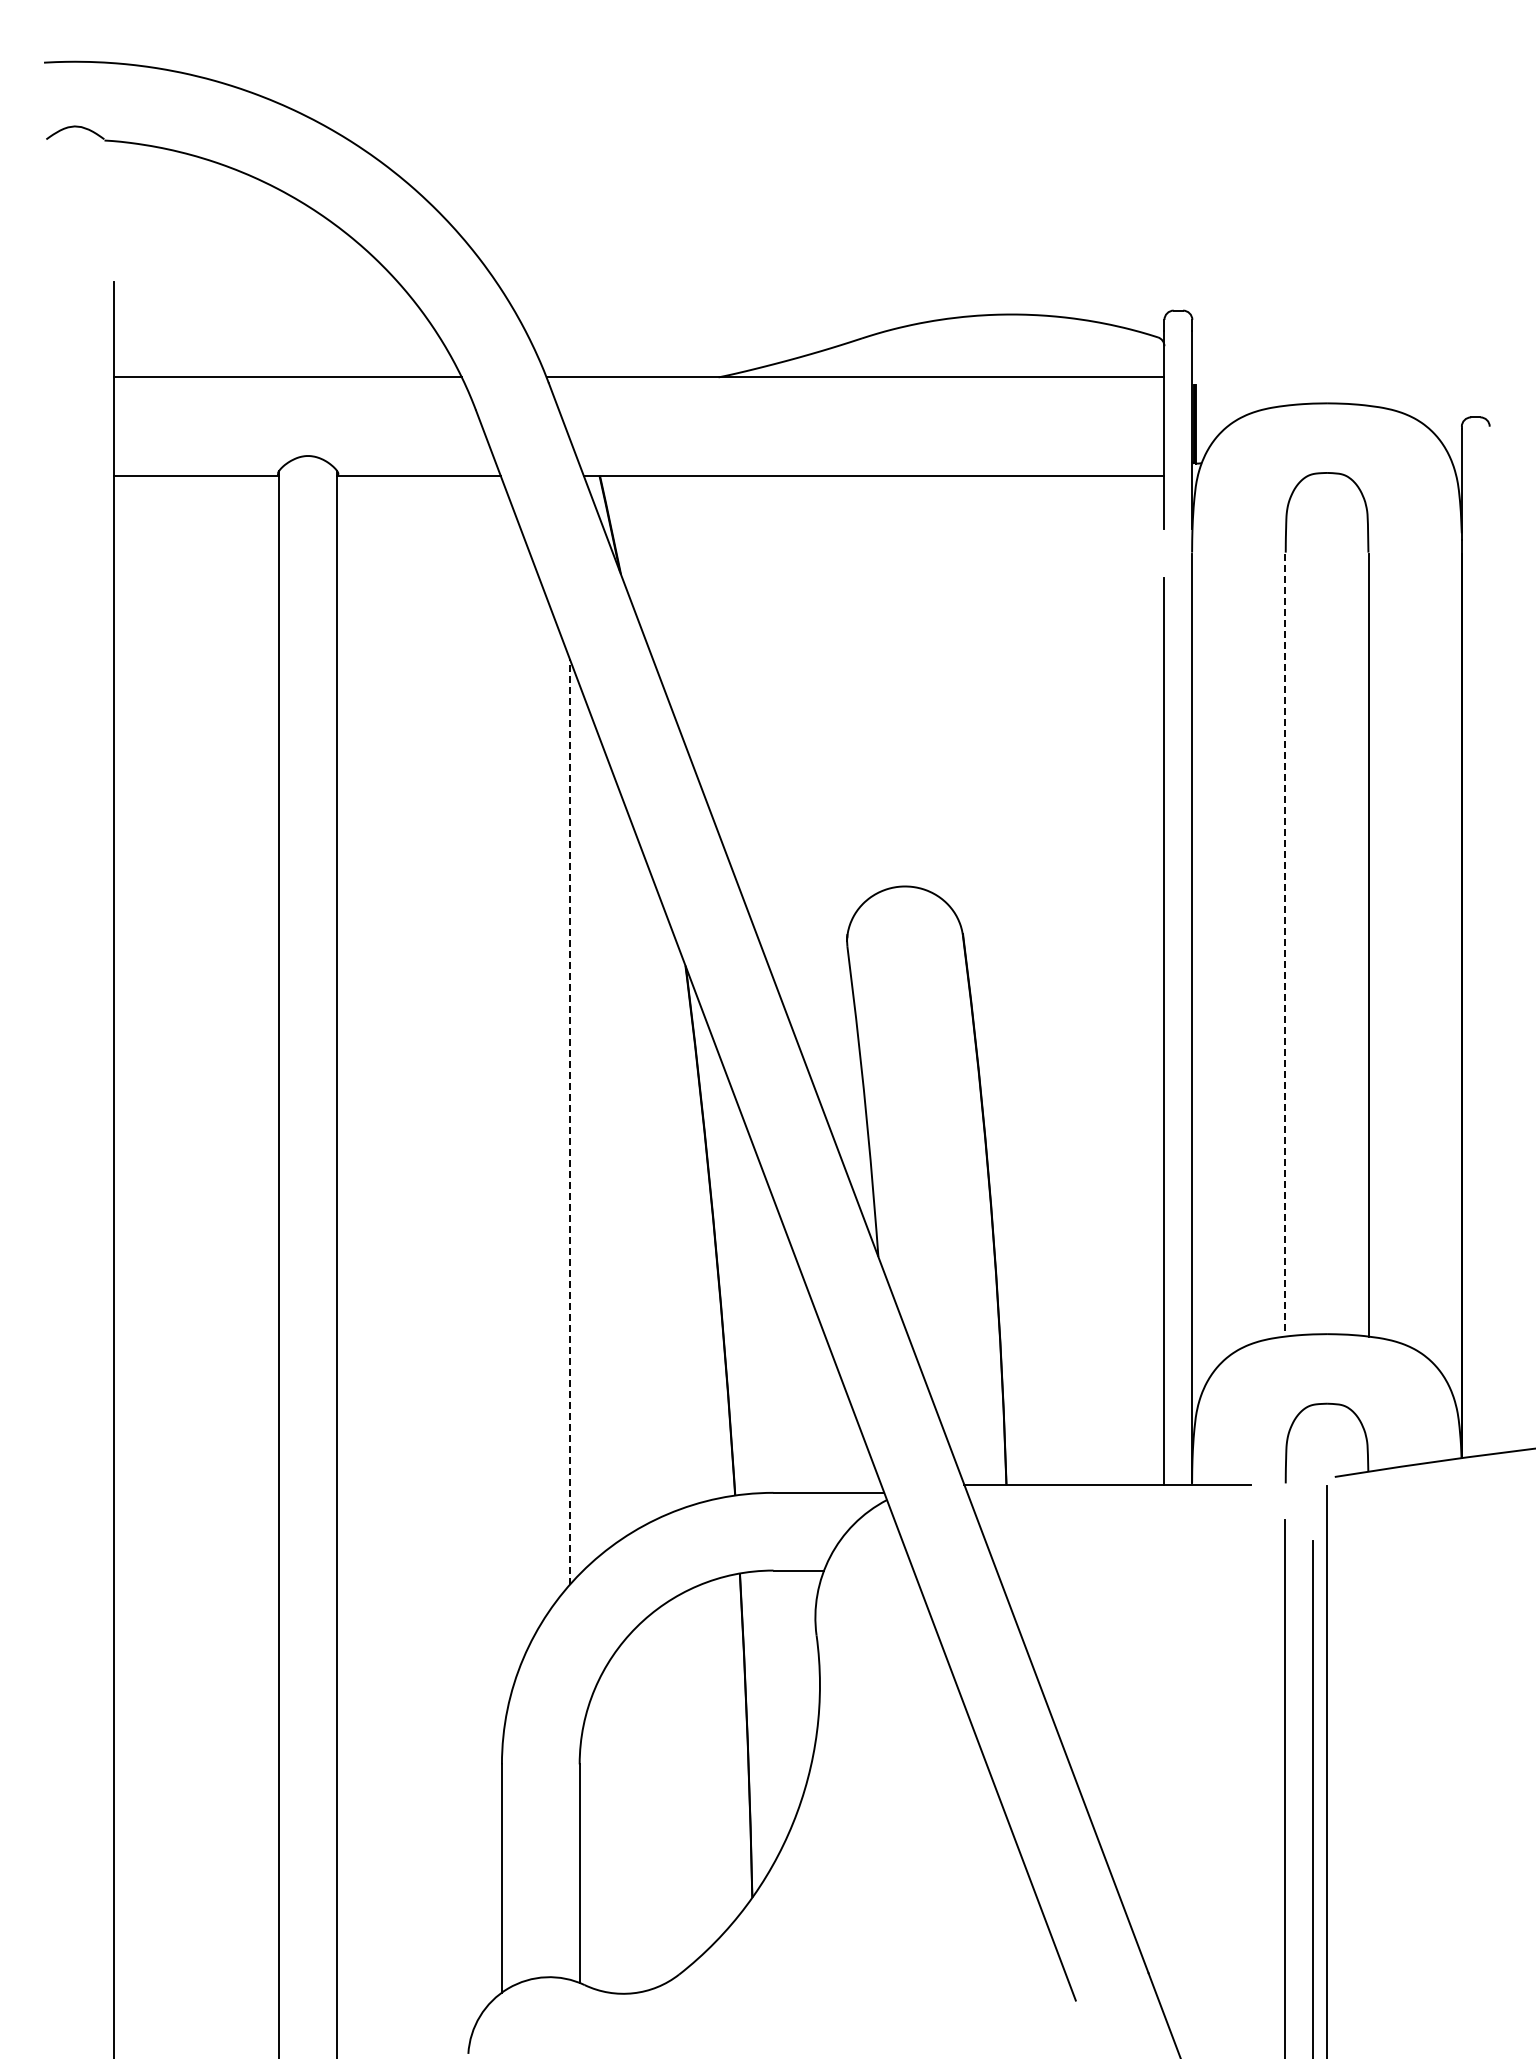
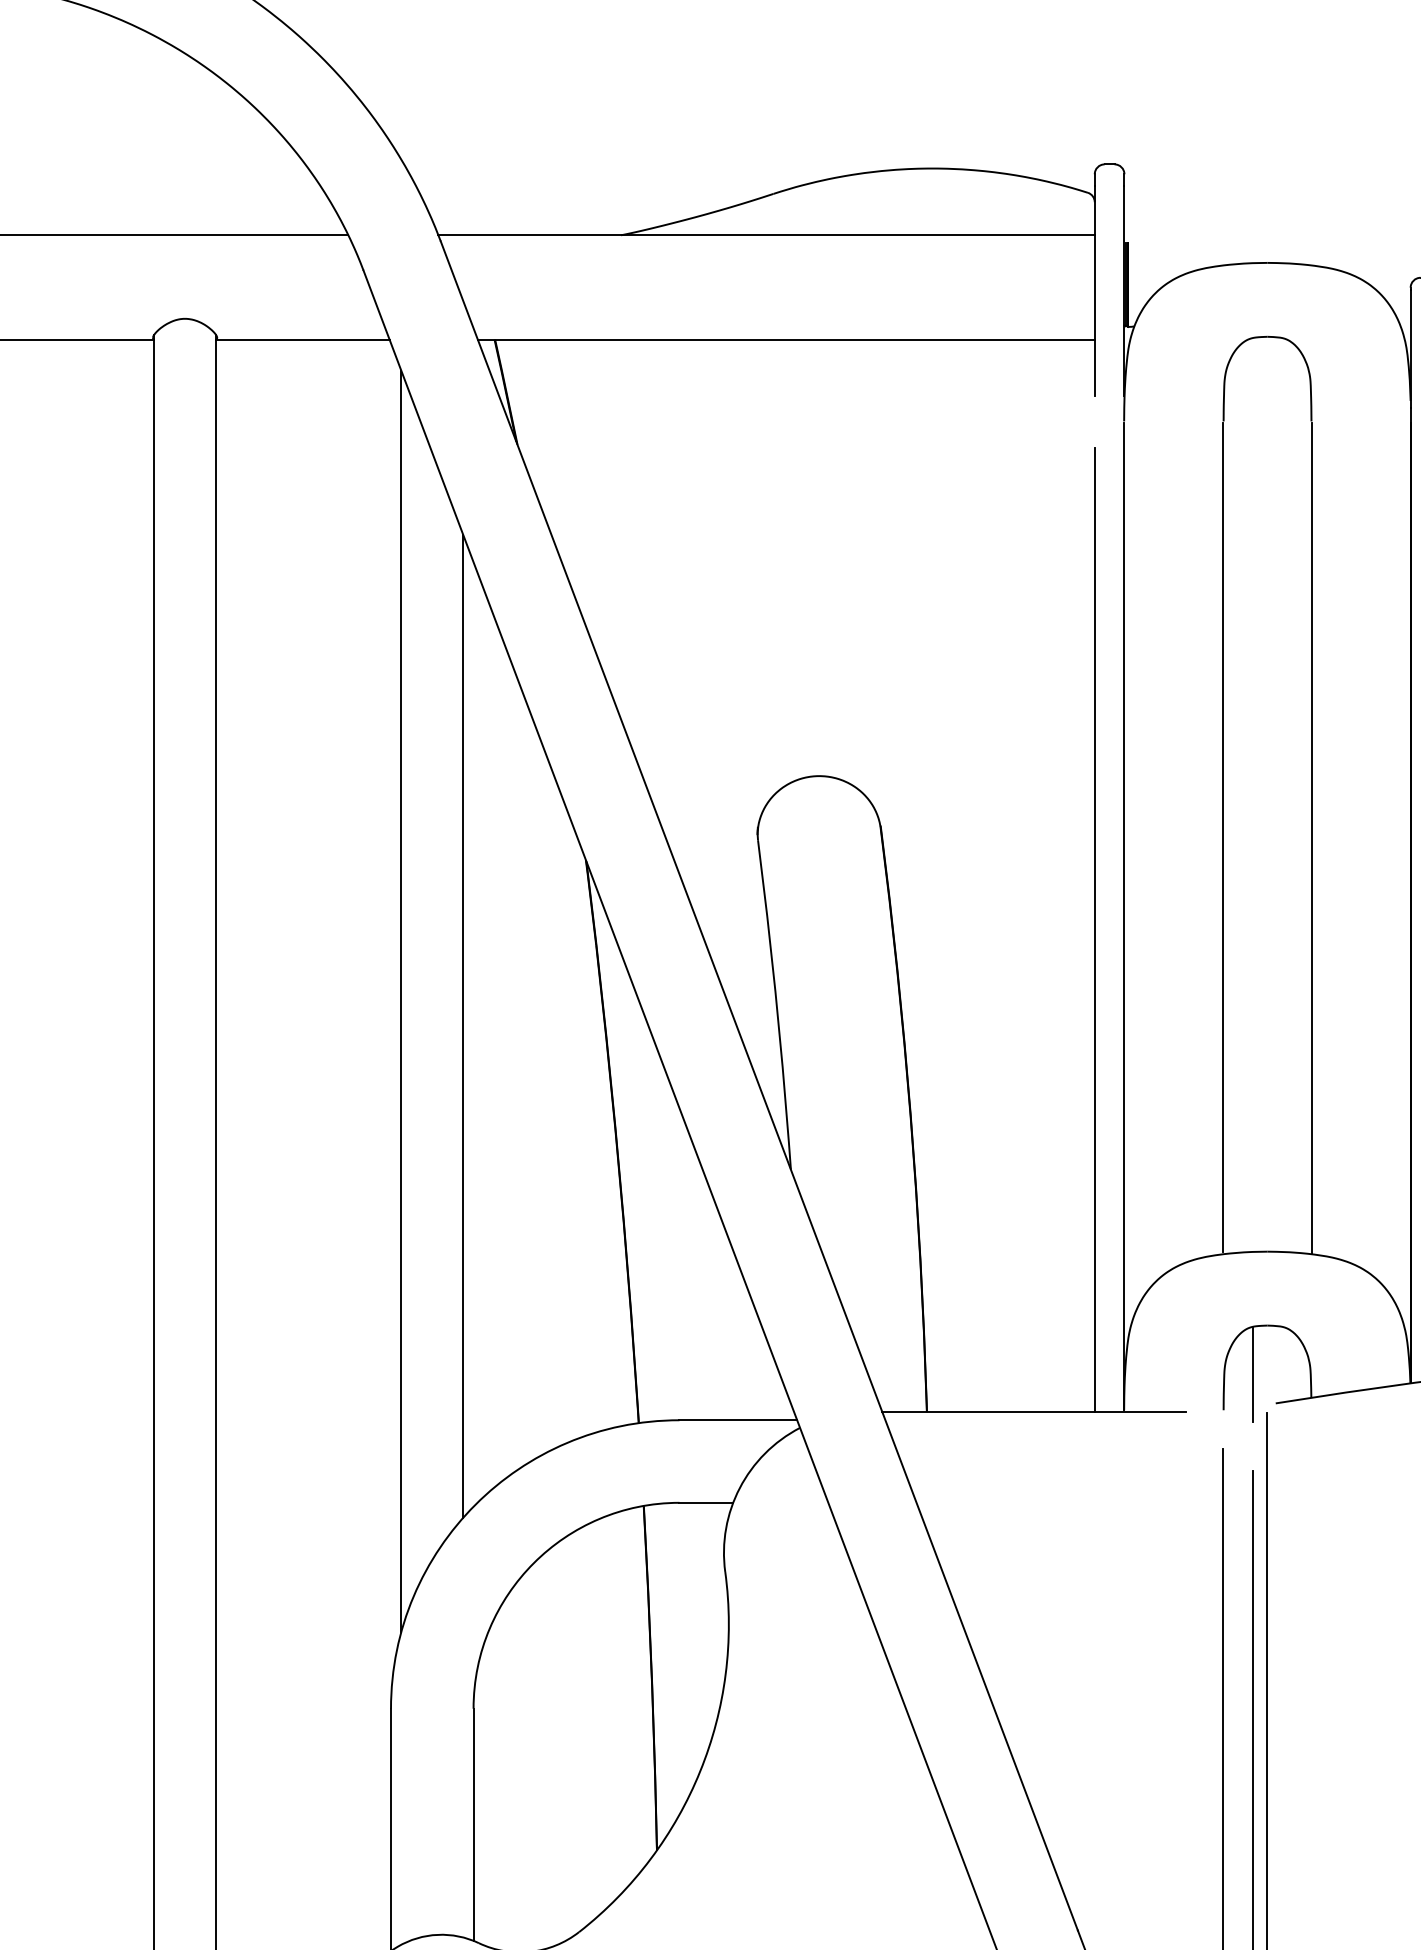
line: (1285, 944) -> (1223, 837), dashed -> solid
line: (511, 1098) -> (401, 1001), added
line: (569, 1122) -> (462, 1026), dashed -> solid
line: (1313, 1449) -> (1253, 1374), added

